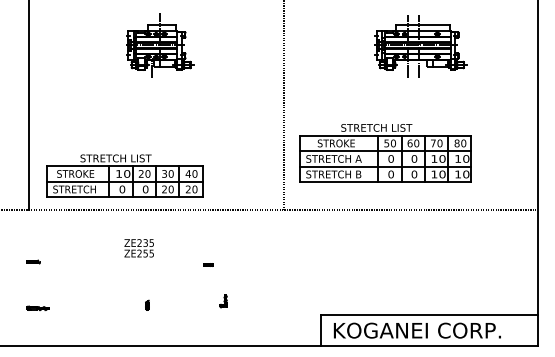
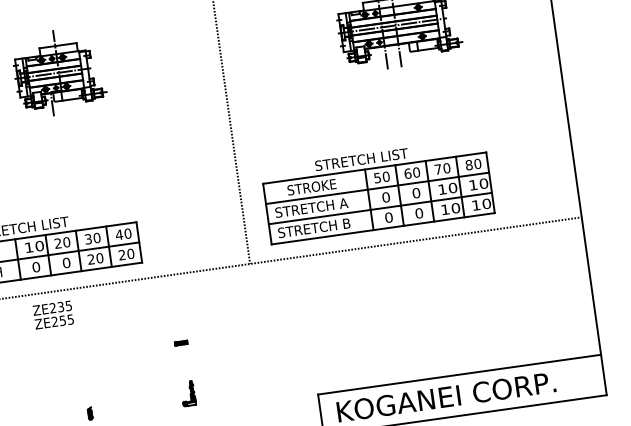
part: (385, 153) -> (377, 191), moved
text: (138, 248) -> (52, 315), moved
part: (208, 264) -> (181, 342), moved
part: (223, 300) -> (188, 393), size x1.43

